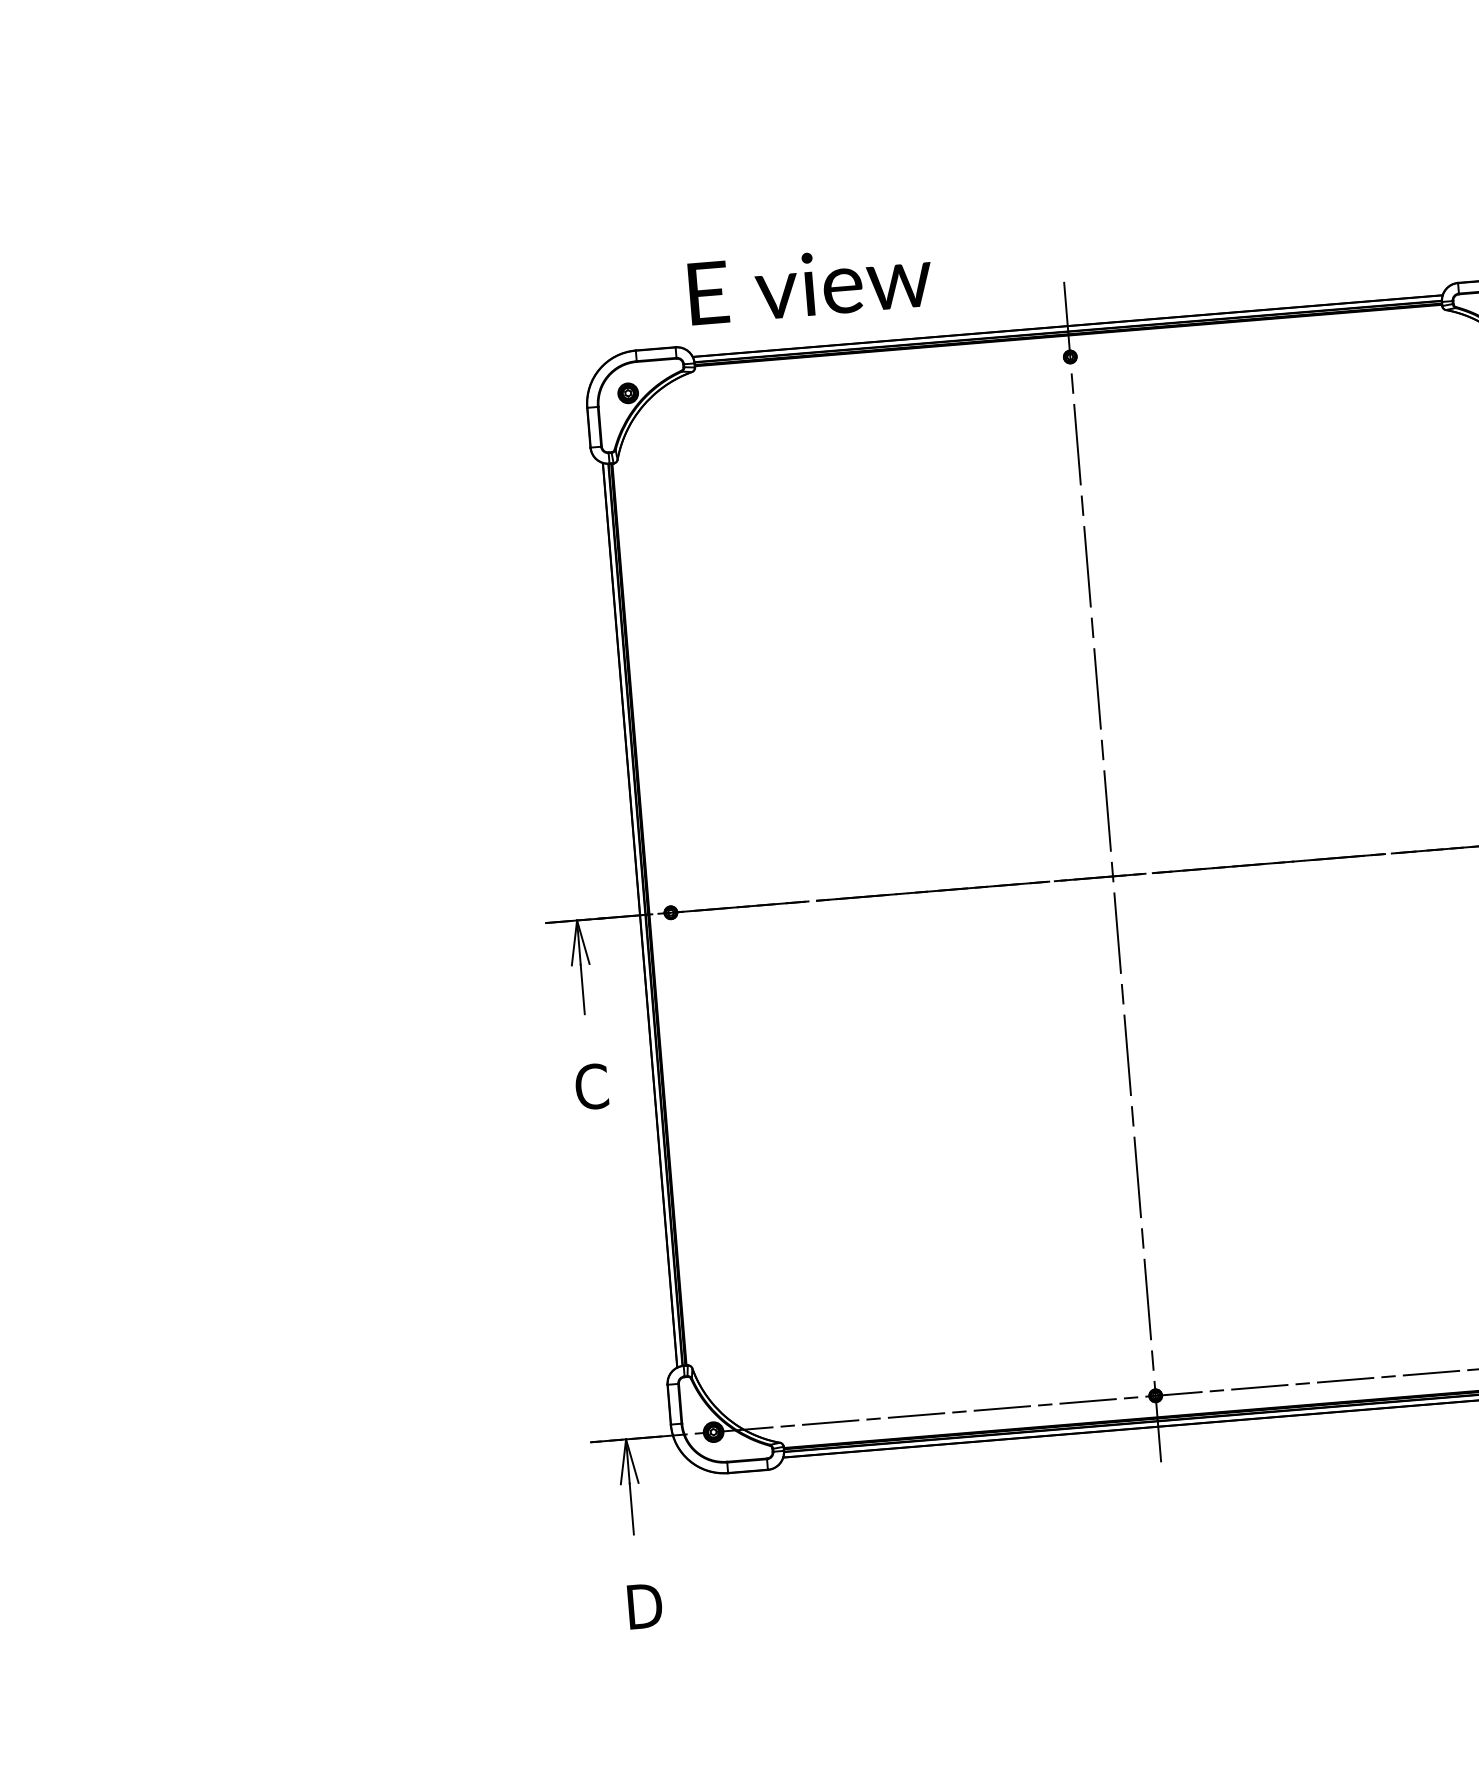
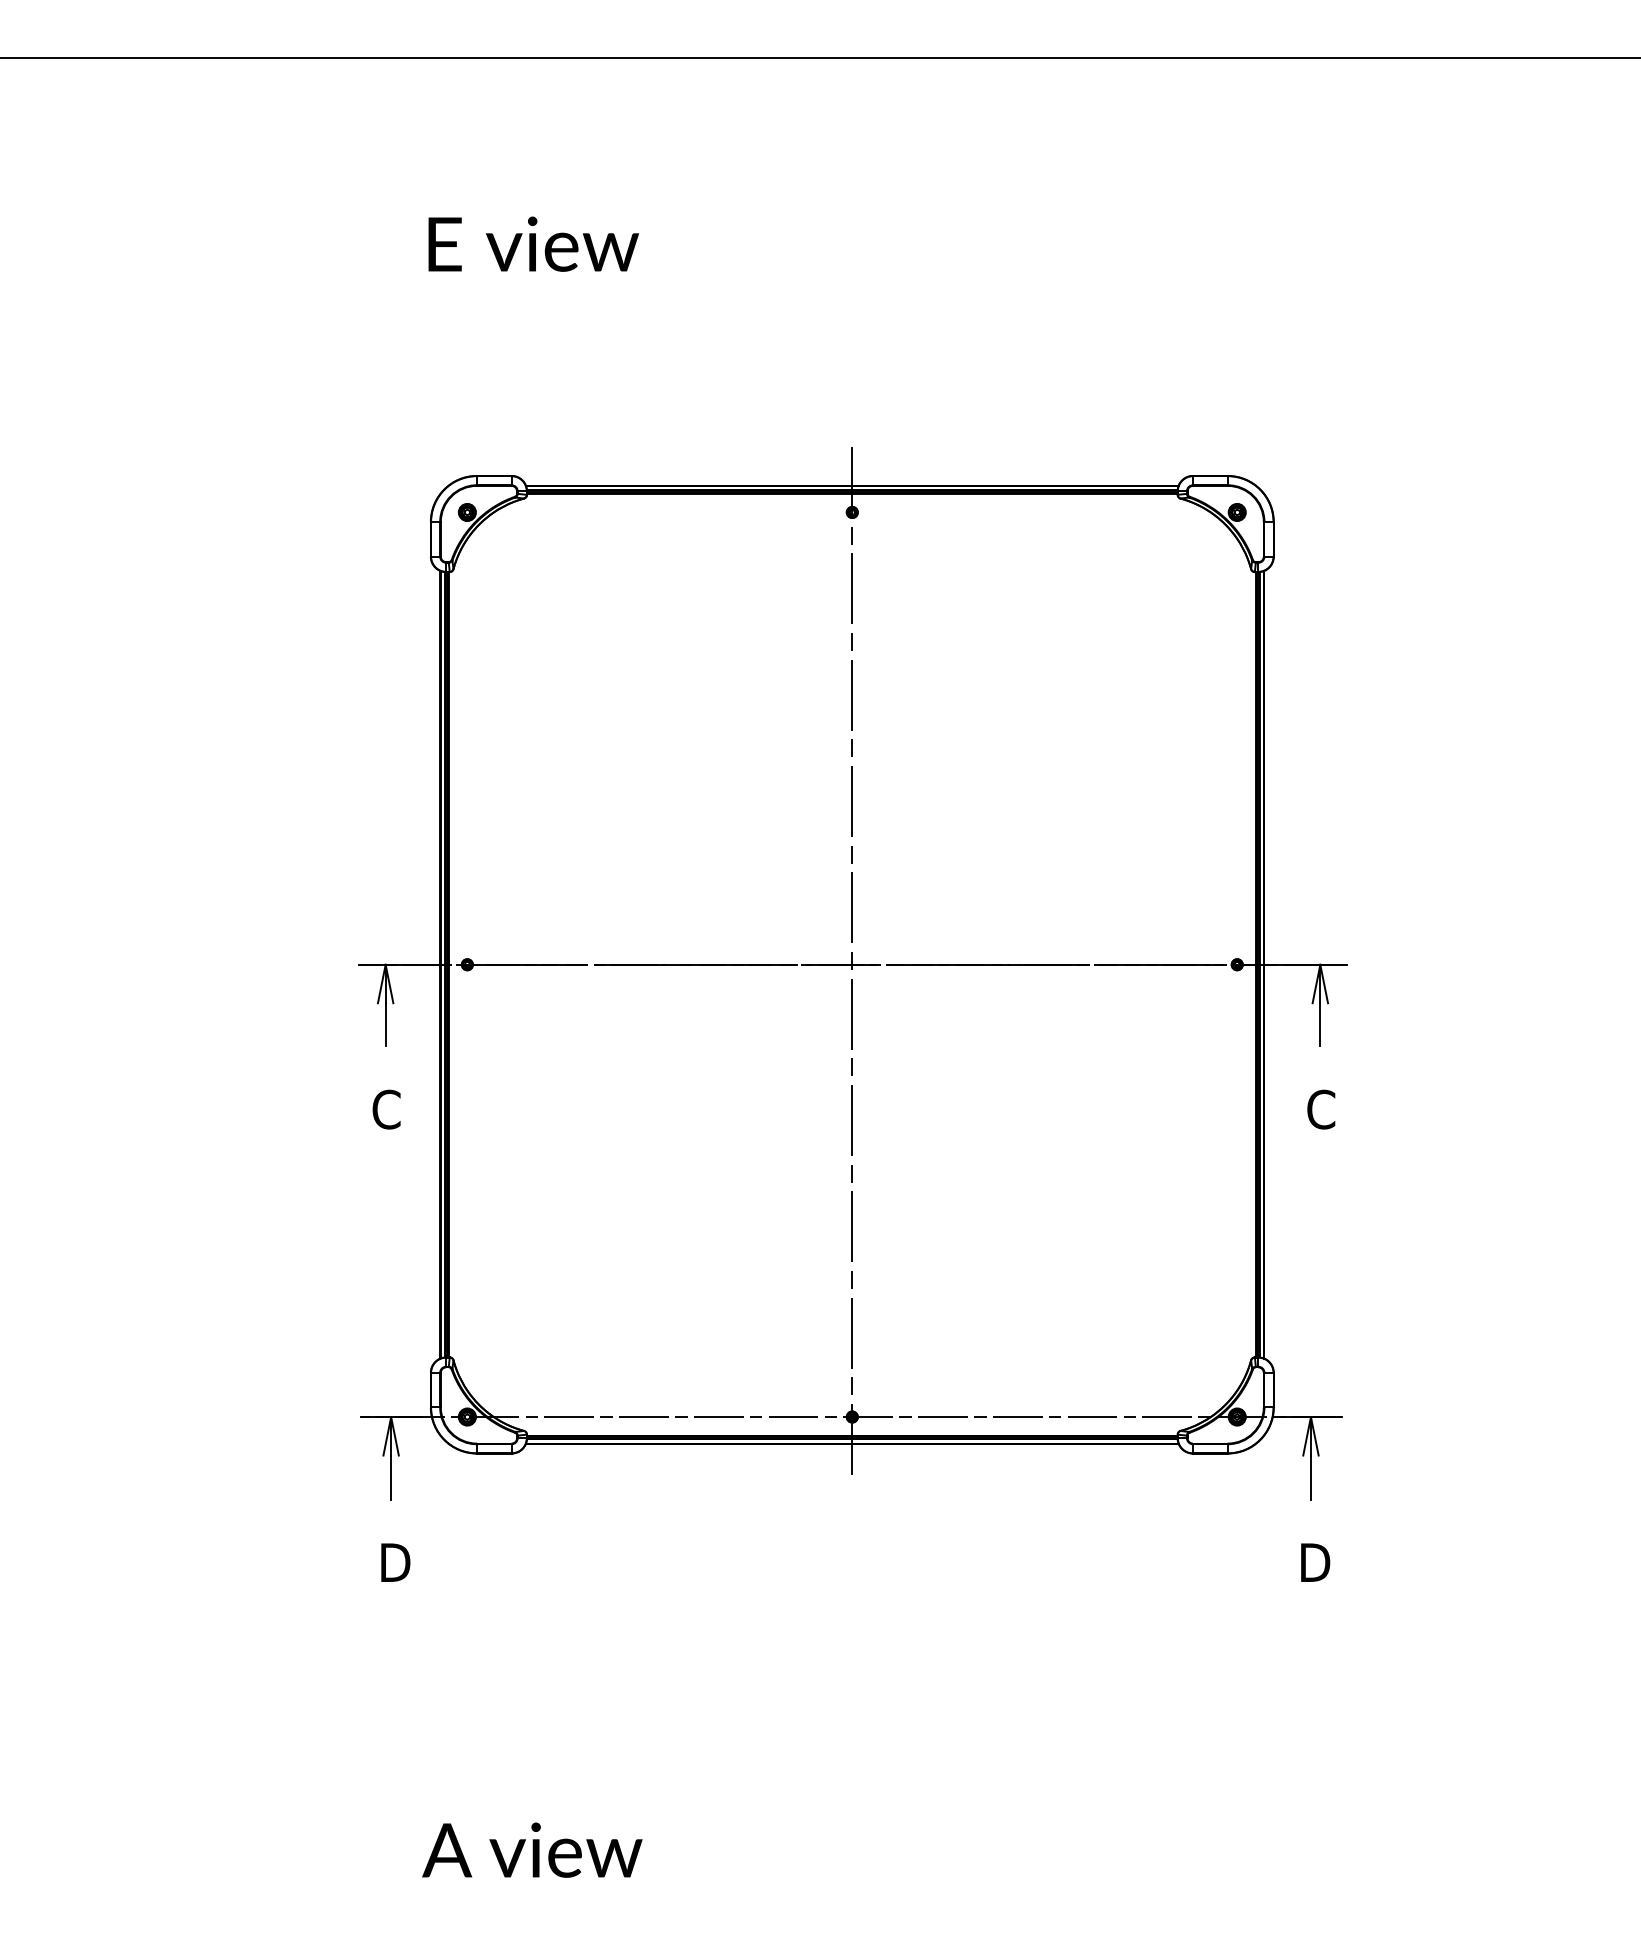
text: (810, 283) -> (533, 243), moved

